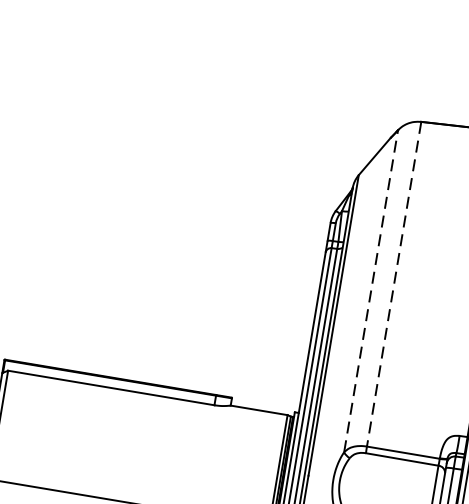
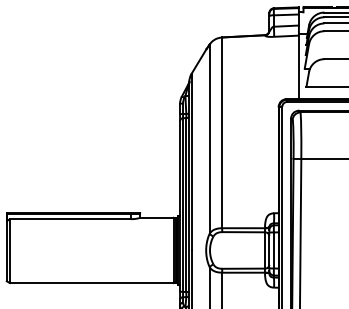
line: (394, 285) -> (222, 133), dashed -> solid
line: (370, 291) -> (209, 139), dashed -> solid

